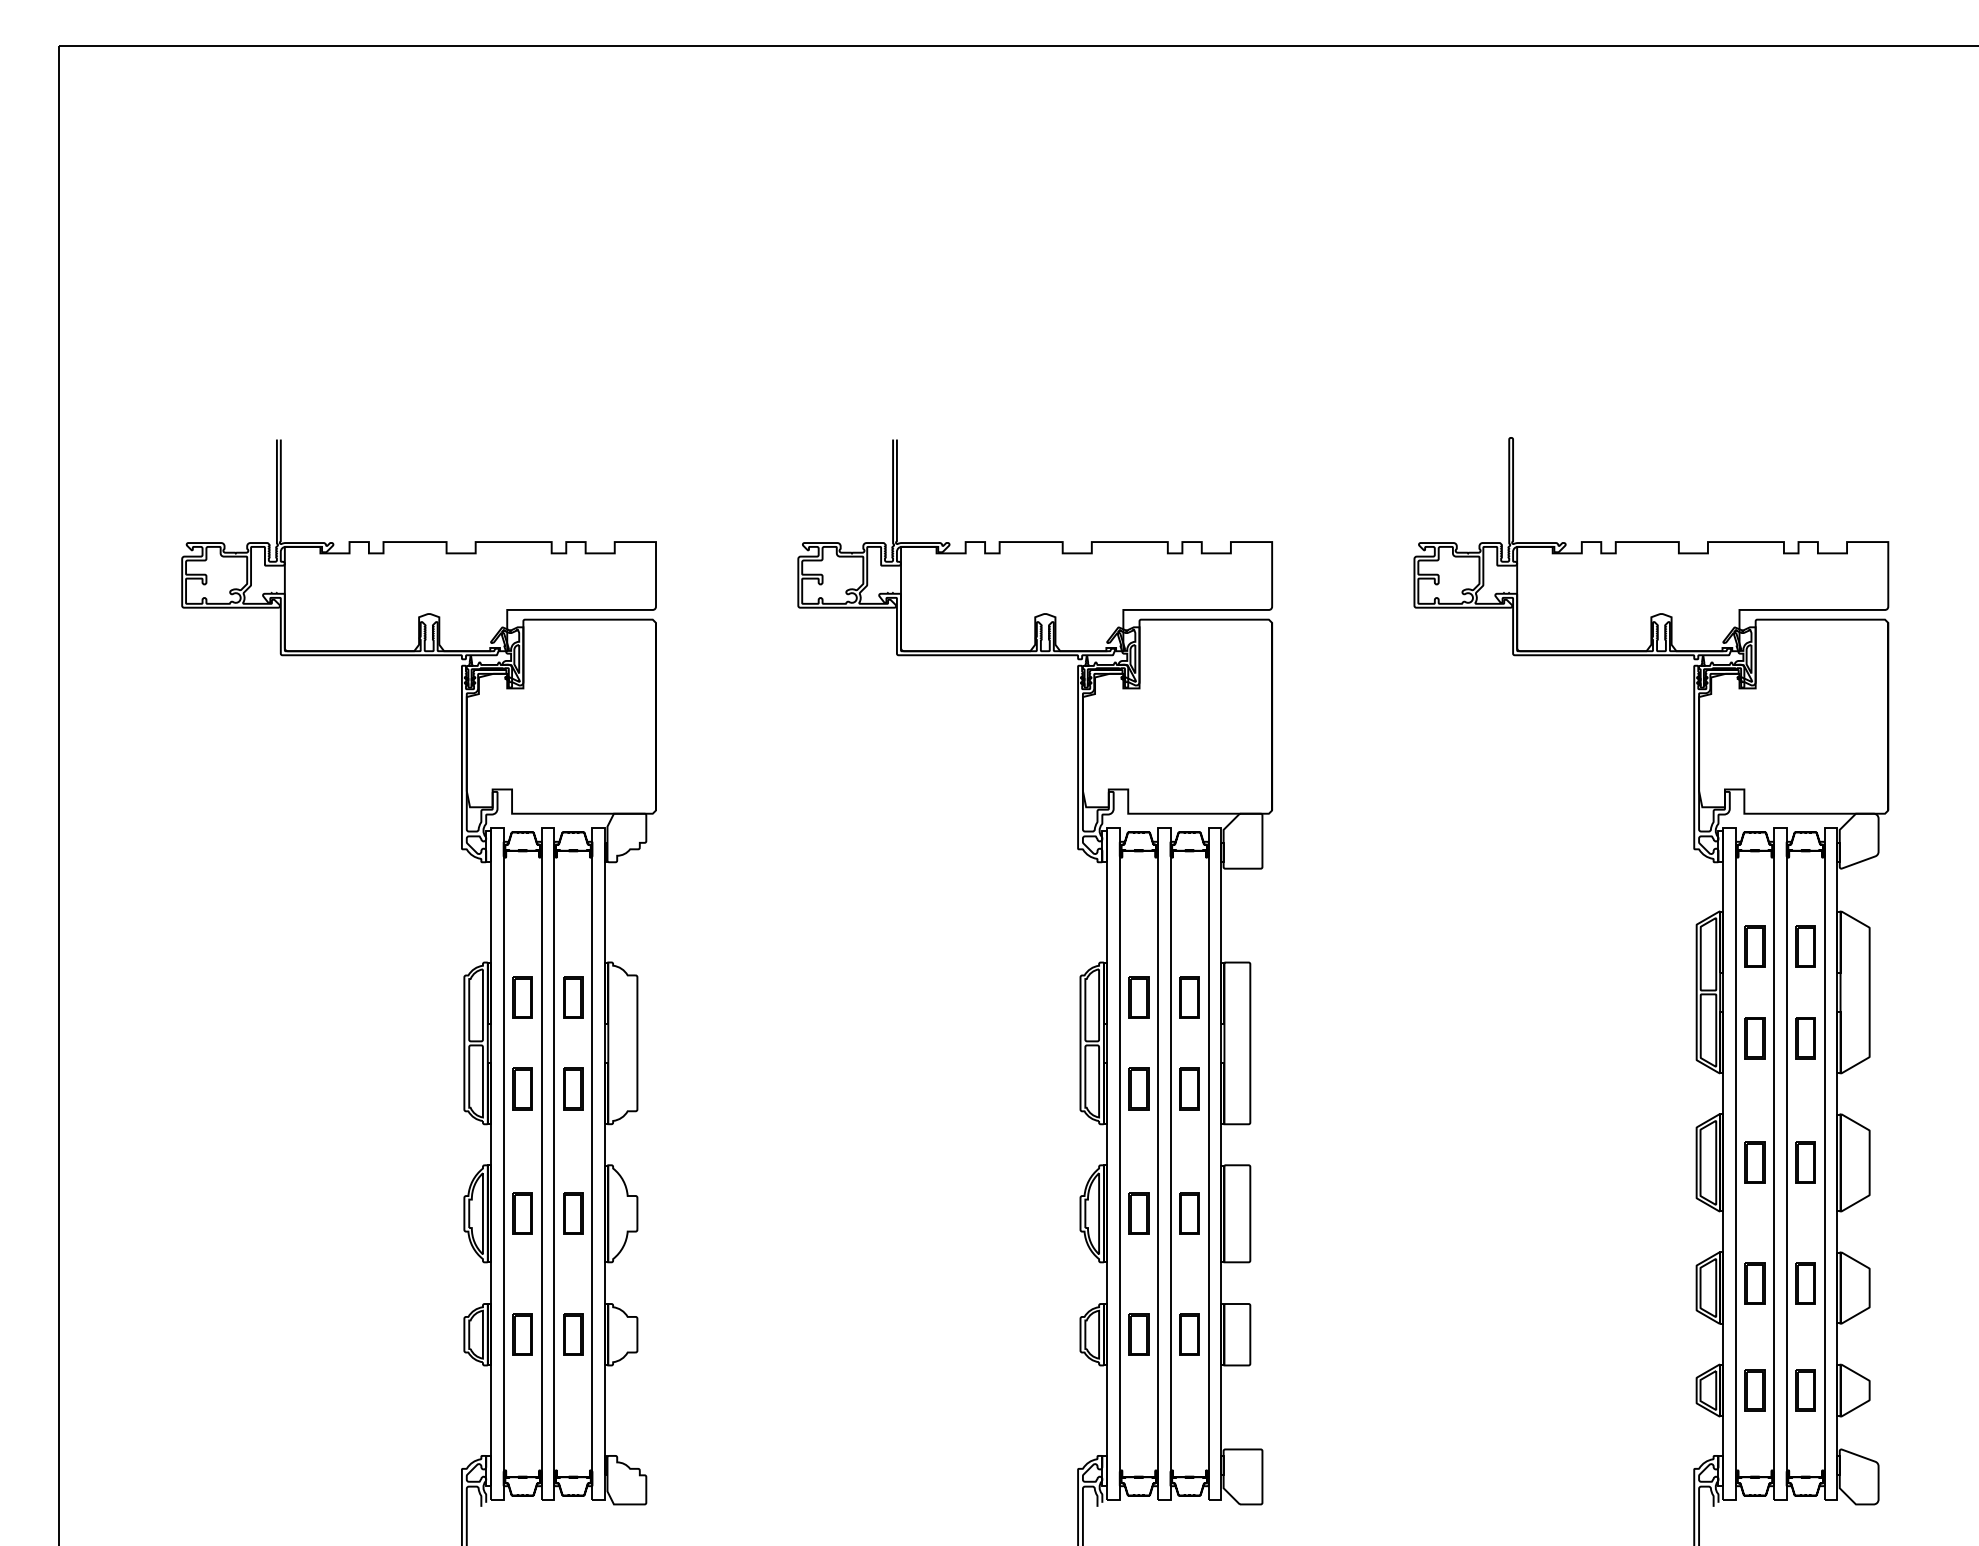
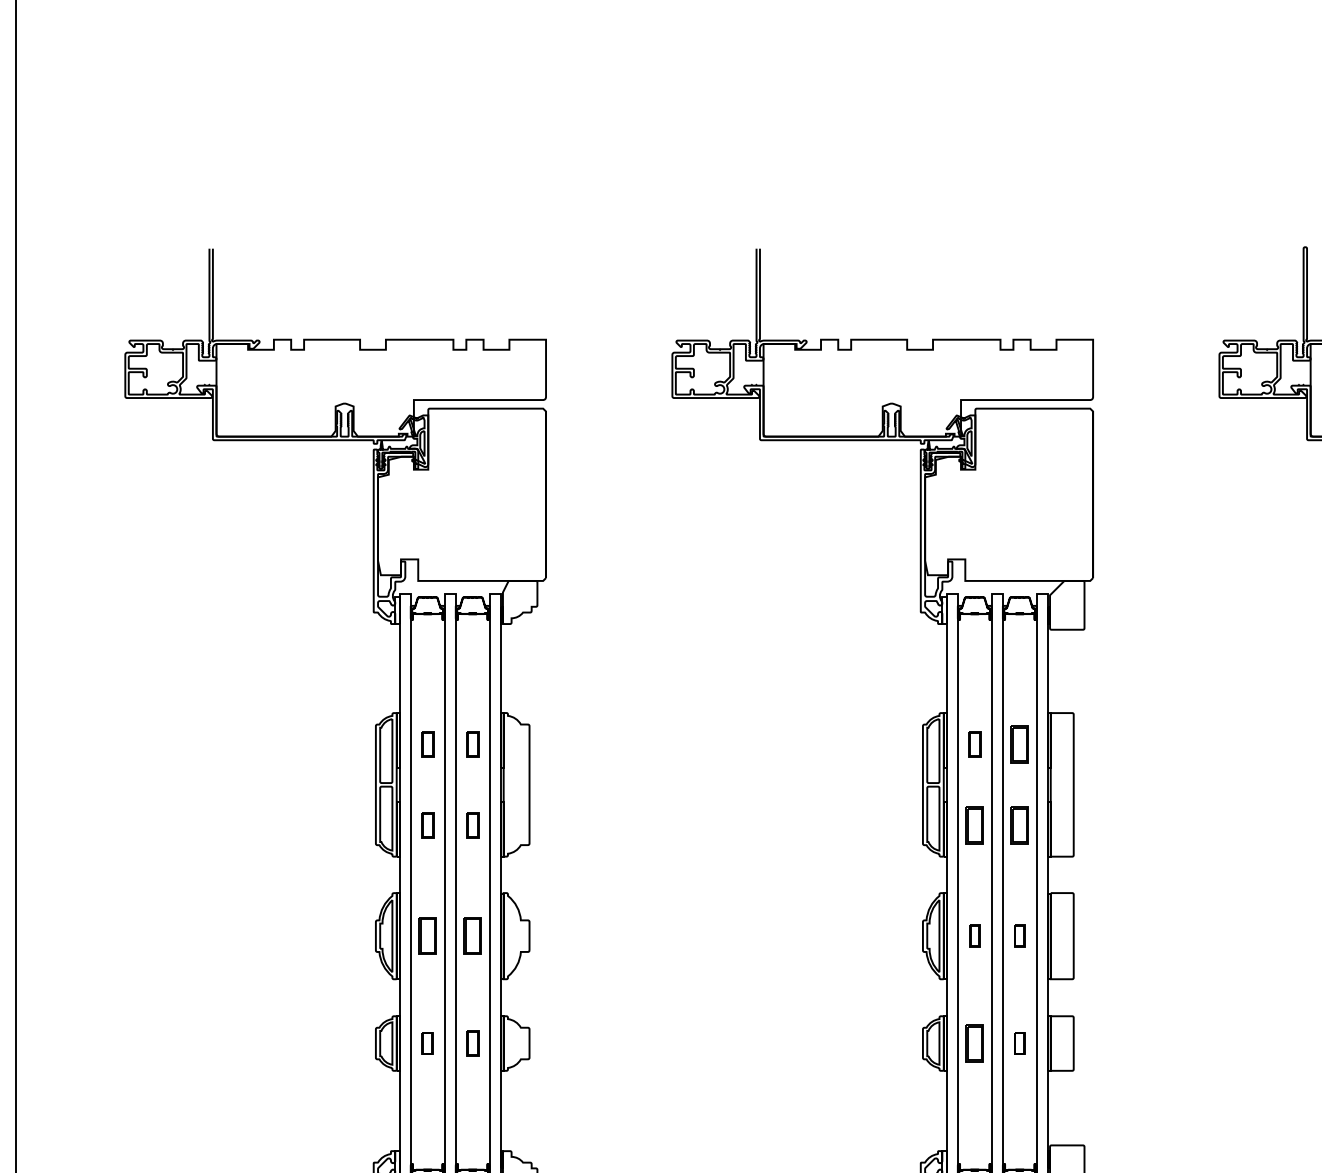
part: (522, 997) -> (427, 744), size x0.7
part: (573, 997) -> (472, 744), size x0.7
part: (1138, 997) -> (974, 744), size x0.7
part: (522, 1088) -> (427, 824), size x0.7
part: (573, 1088) -> (472, 824), size x0.7
part: (1138, 1213) -> (974, 935), size x0.6
part: (1189, 1213) -> (1019, 935), size x0.6
part: (522, 1334) -> (427, 1043), size x0.6
part: (573, 1334) -> (472, 1043), size x0.7
part: (1189, 1334) -> (1019, 1043), size x0.6

